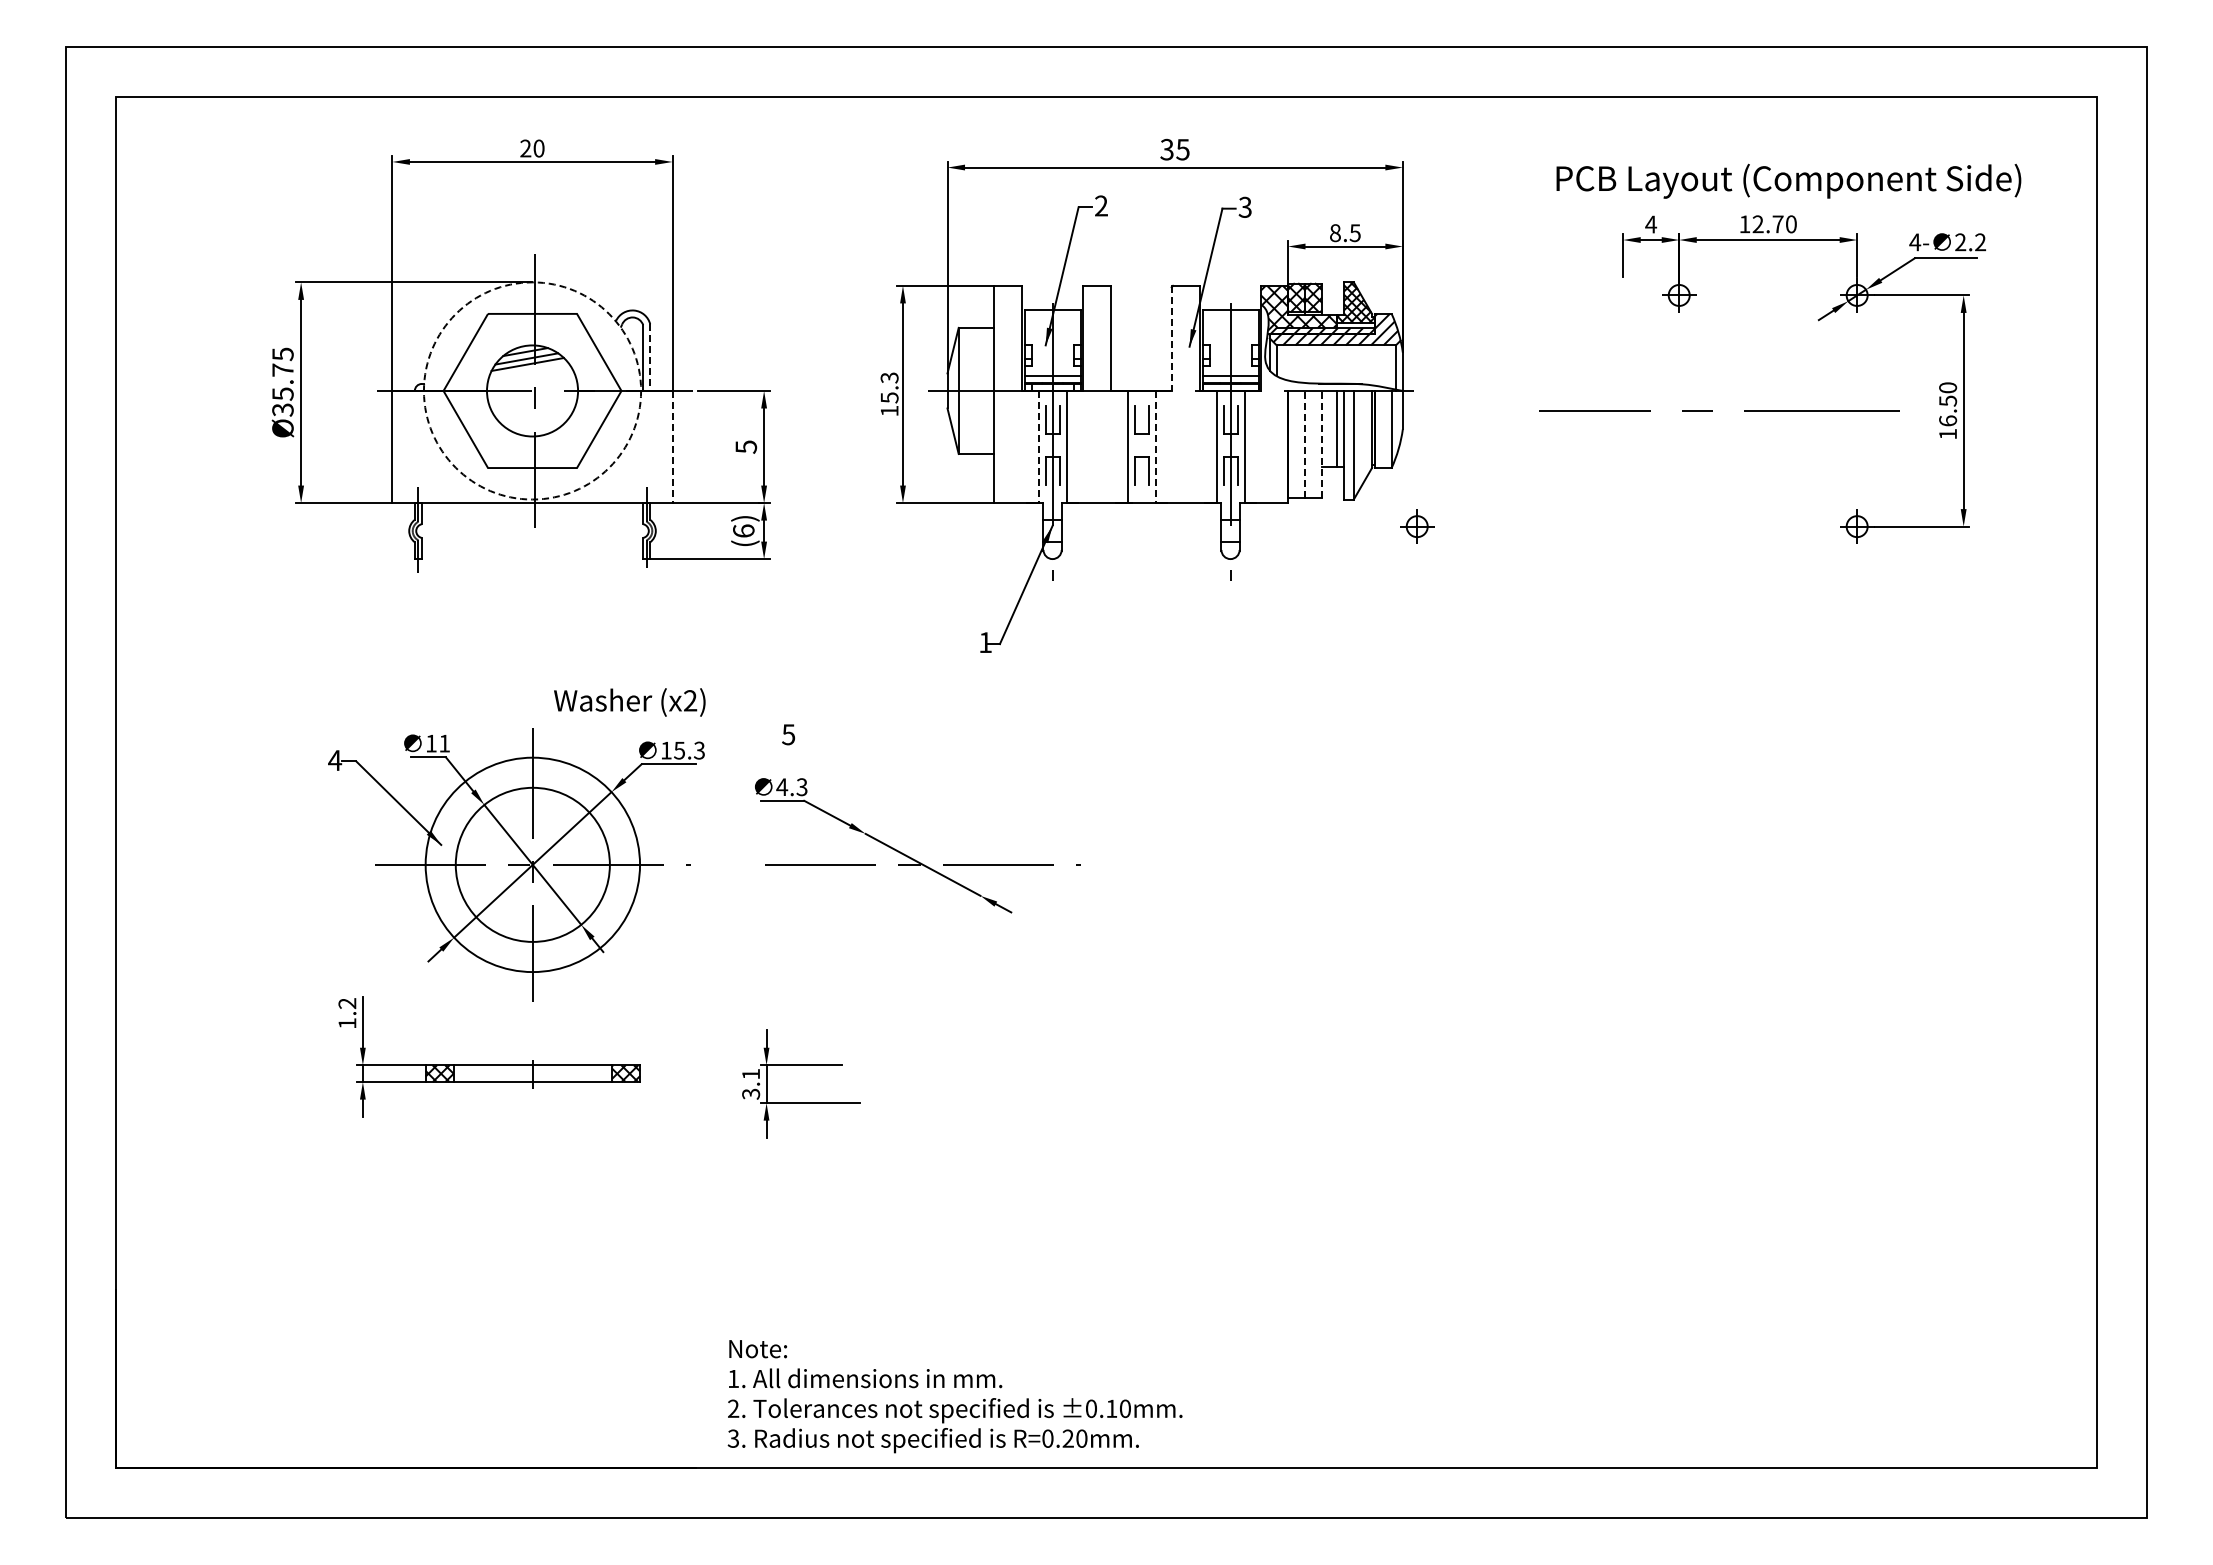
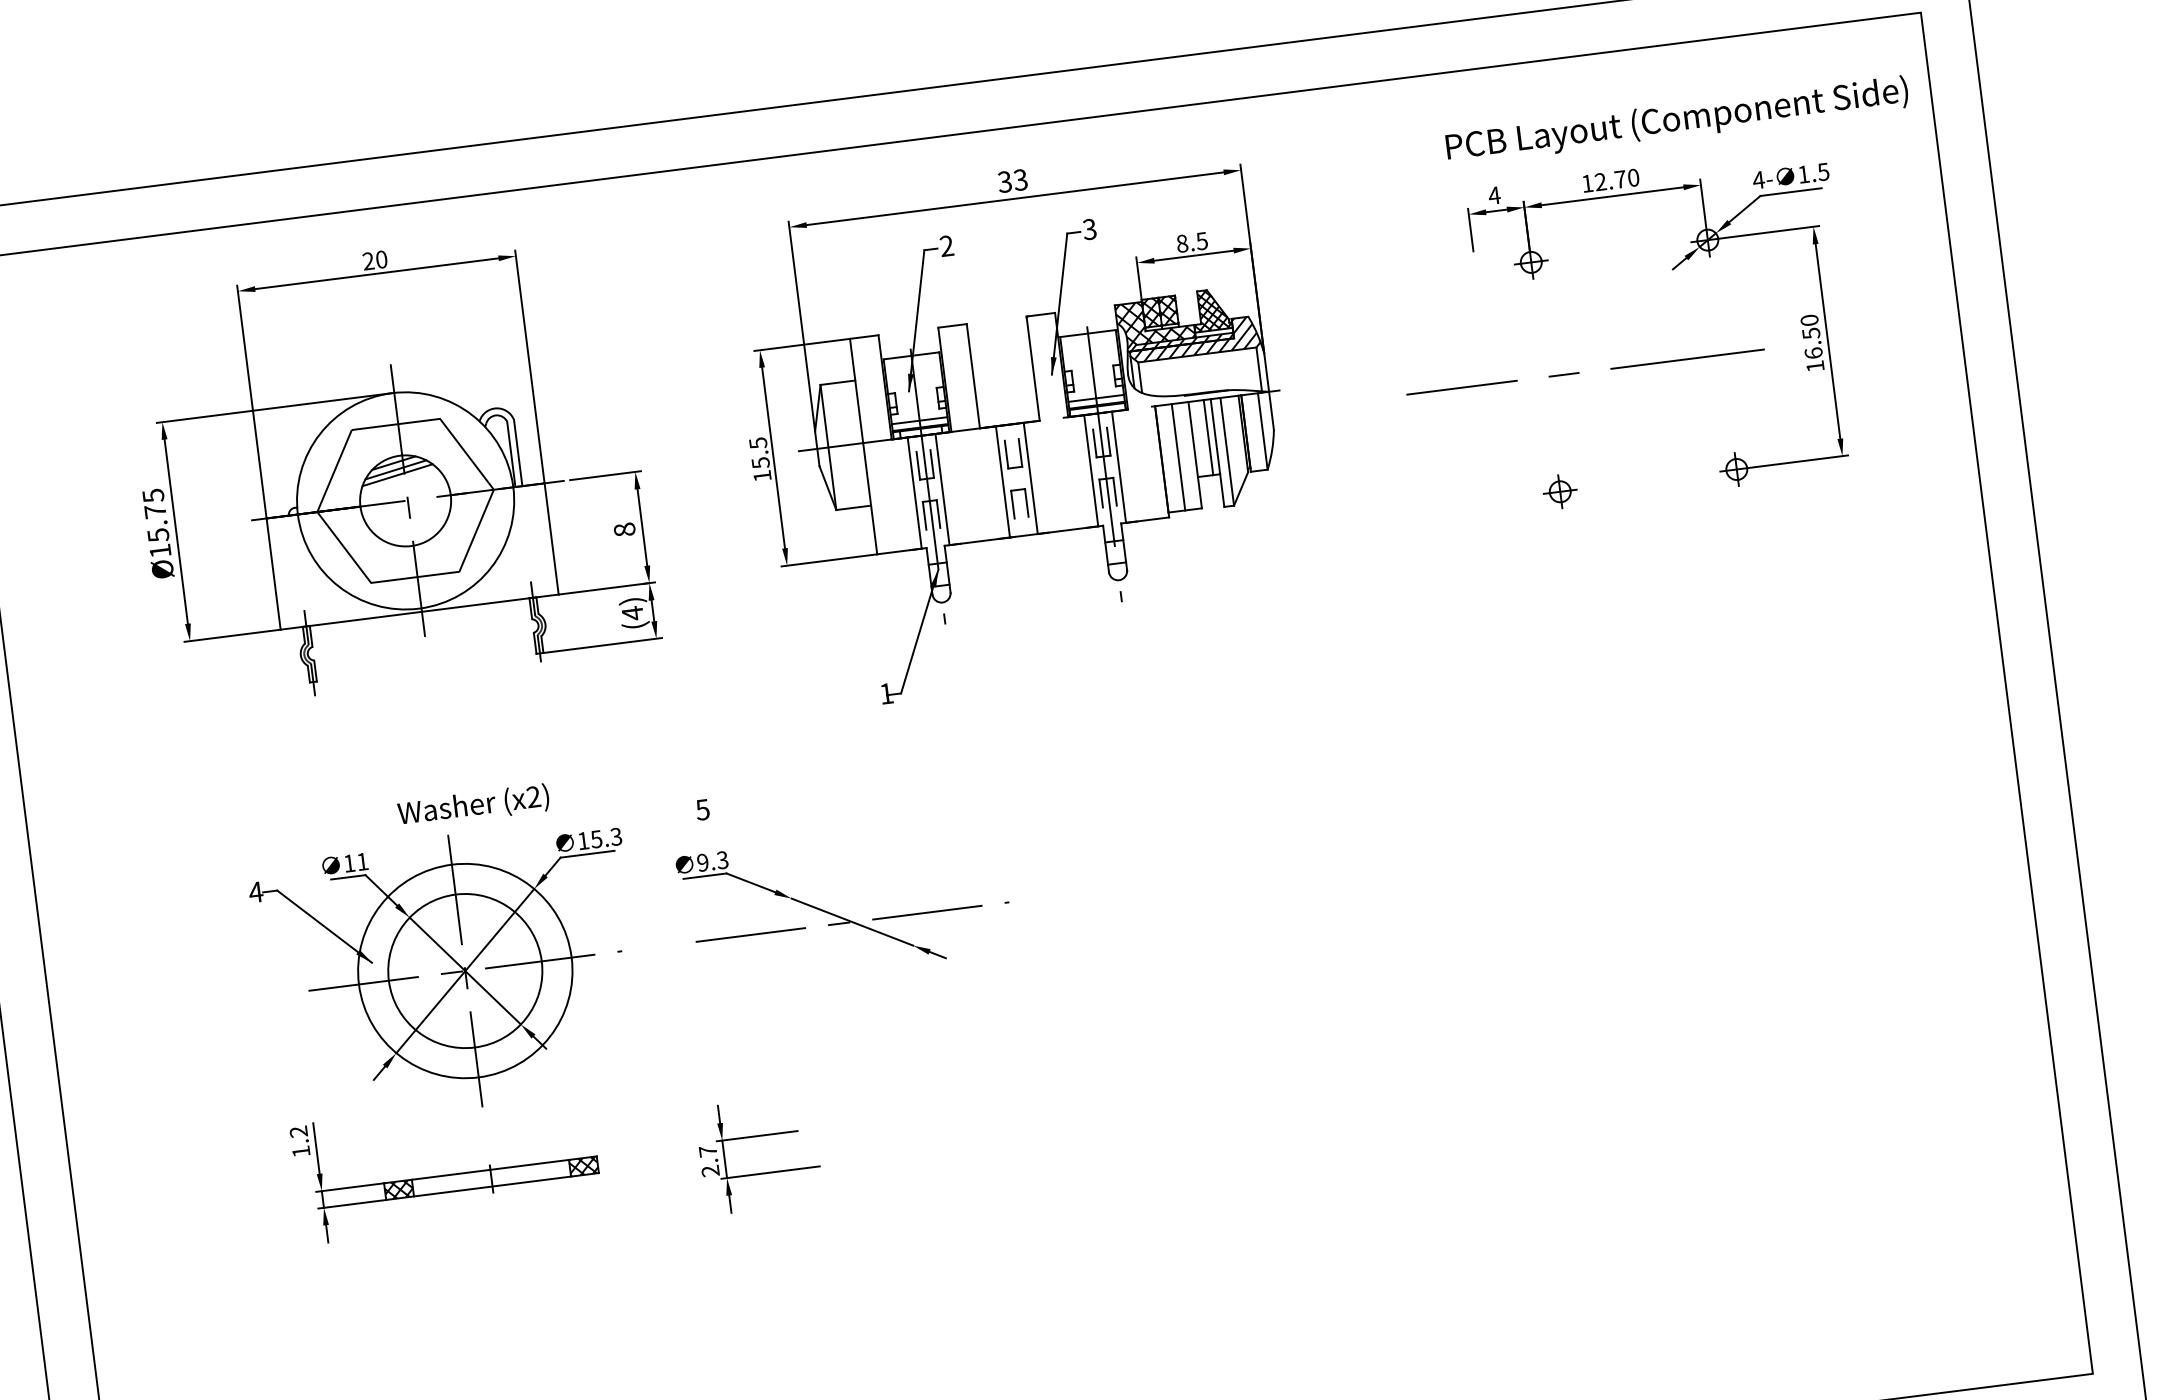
text: (1183, 148) -> (1021, 178), 35 -> 33
text: (1788, 180) -> (1676, 120), moved
text: (1970, 242) -> (1813, 173), 2.2 -> 1.5
line: (1171, 338) -> (1032, 368), dashed -> solid
line: (650, 358) -> (518, 453), dashed -> solid
text: (888, 377) -> (757, 442), 15.3 -> 15.5
circle: (532, 390) -> (405, 500), dashed -> solid
text: (282, 409) -> (159, 550), Ø35.75 -> Ø15.75
line: (1304, 444) -> (1178, 457), dashed -> solid
line: (1321, 444) -> (1195, 455), dashed -> solid
text: (745, 446) -> (623, 529), 5 -> 8
line: (672, 447) -> (551, 539), dashed -> solid
line: (1038, 447) -> (914, 493), dashed -> solid
line: (1155, 447) -> (1030, 478), dashed -> solid
part: (1417, 526) -> (1560, 491), moved
text: (743, 531) -> (632, 613), (6) -> (4)
text: (629, 702) -> (473, 806), moved
text: (782, 787) -> (703, 862), 4.3 -> 9.3
text: (751, 1083) -> (709, 1160), 3.1 -> 2.7

